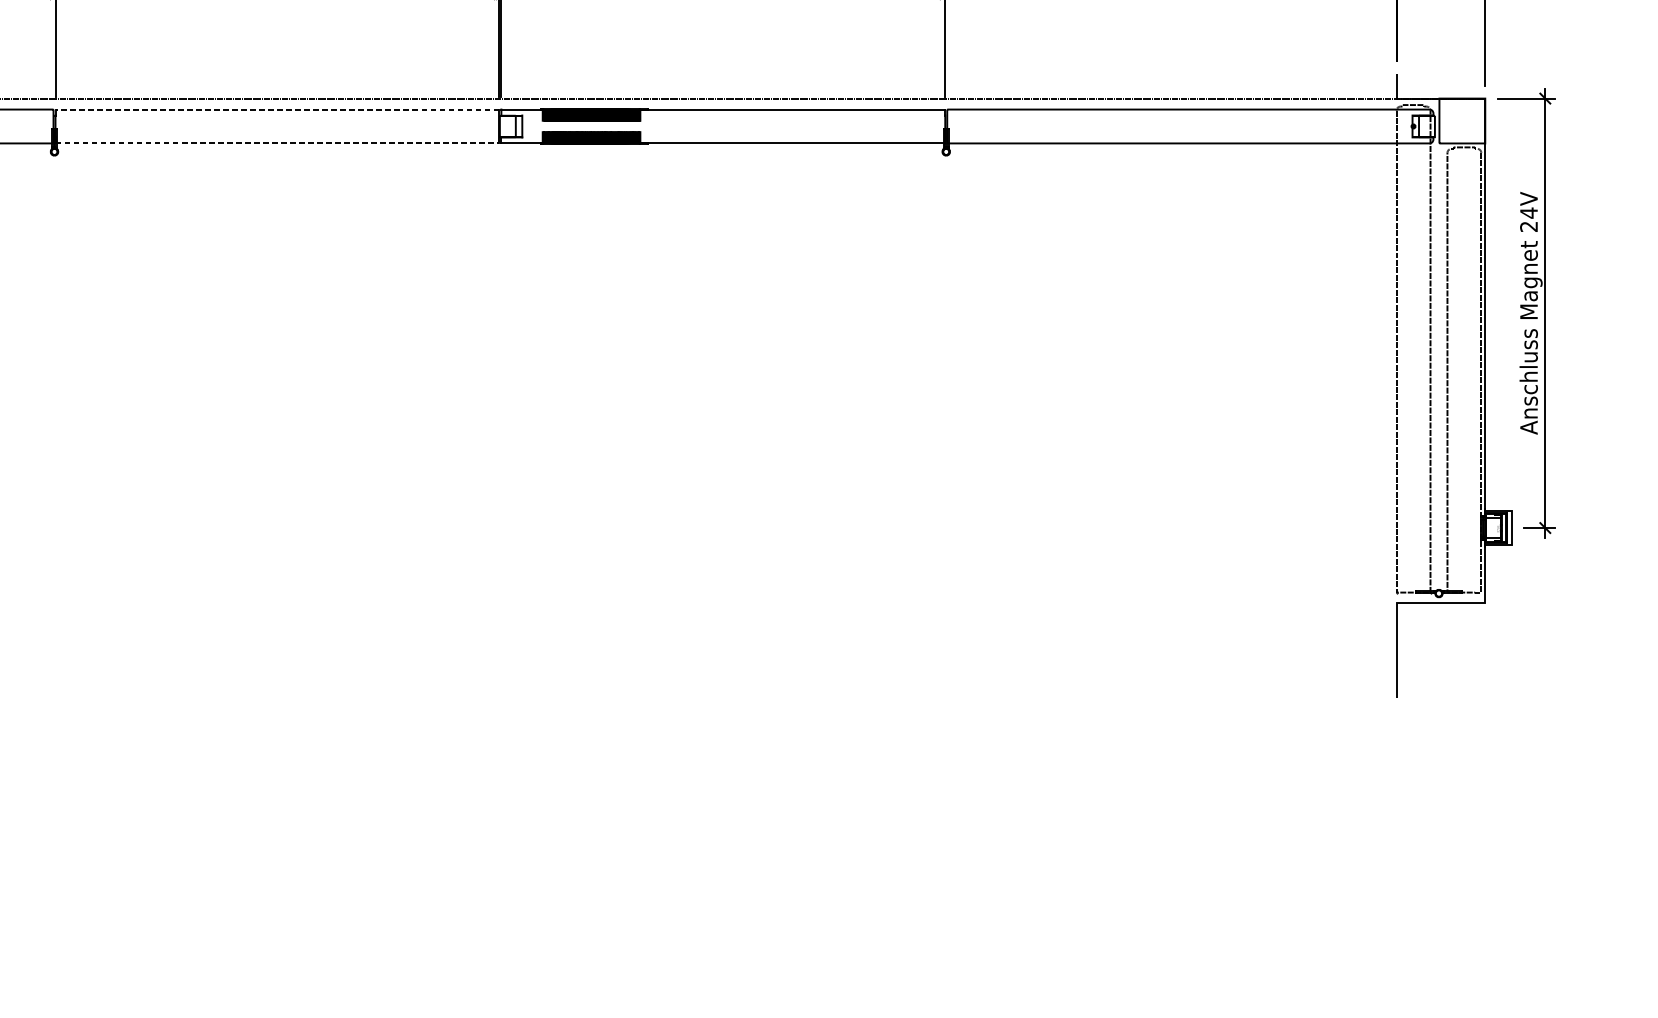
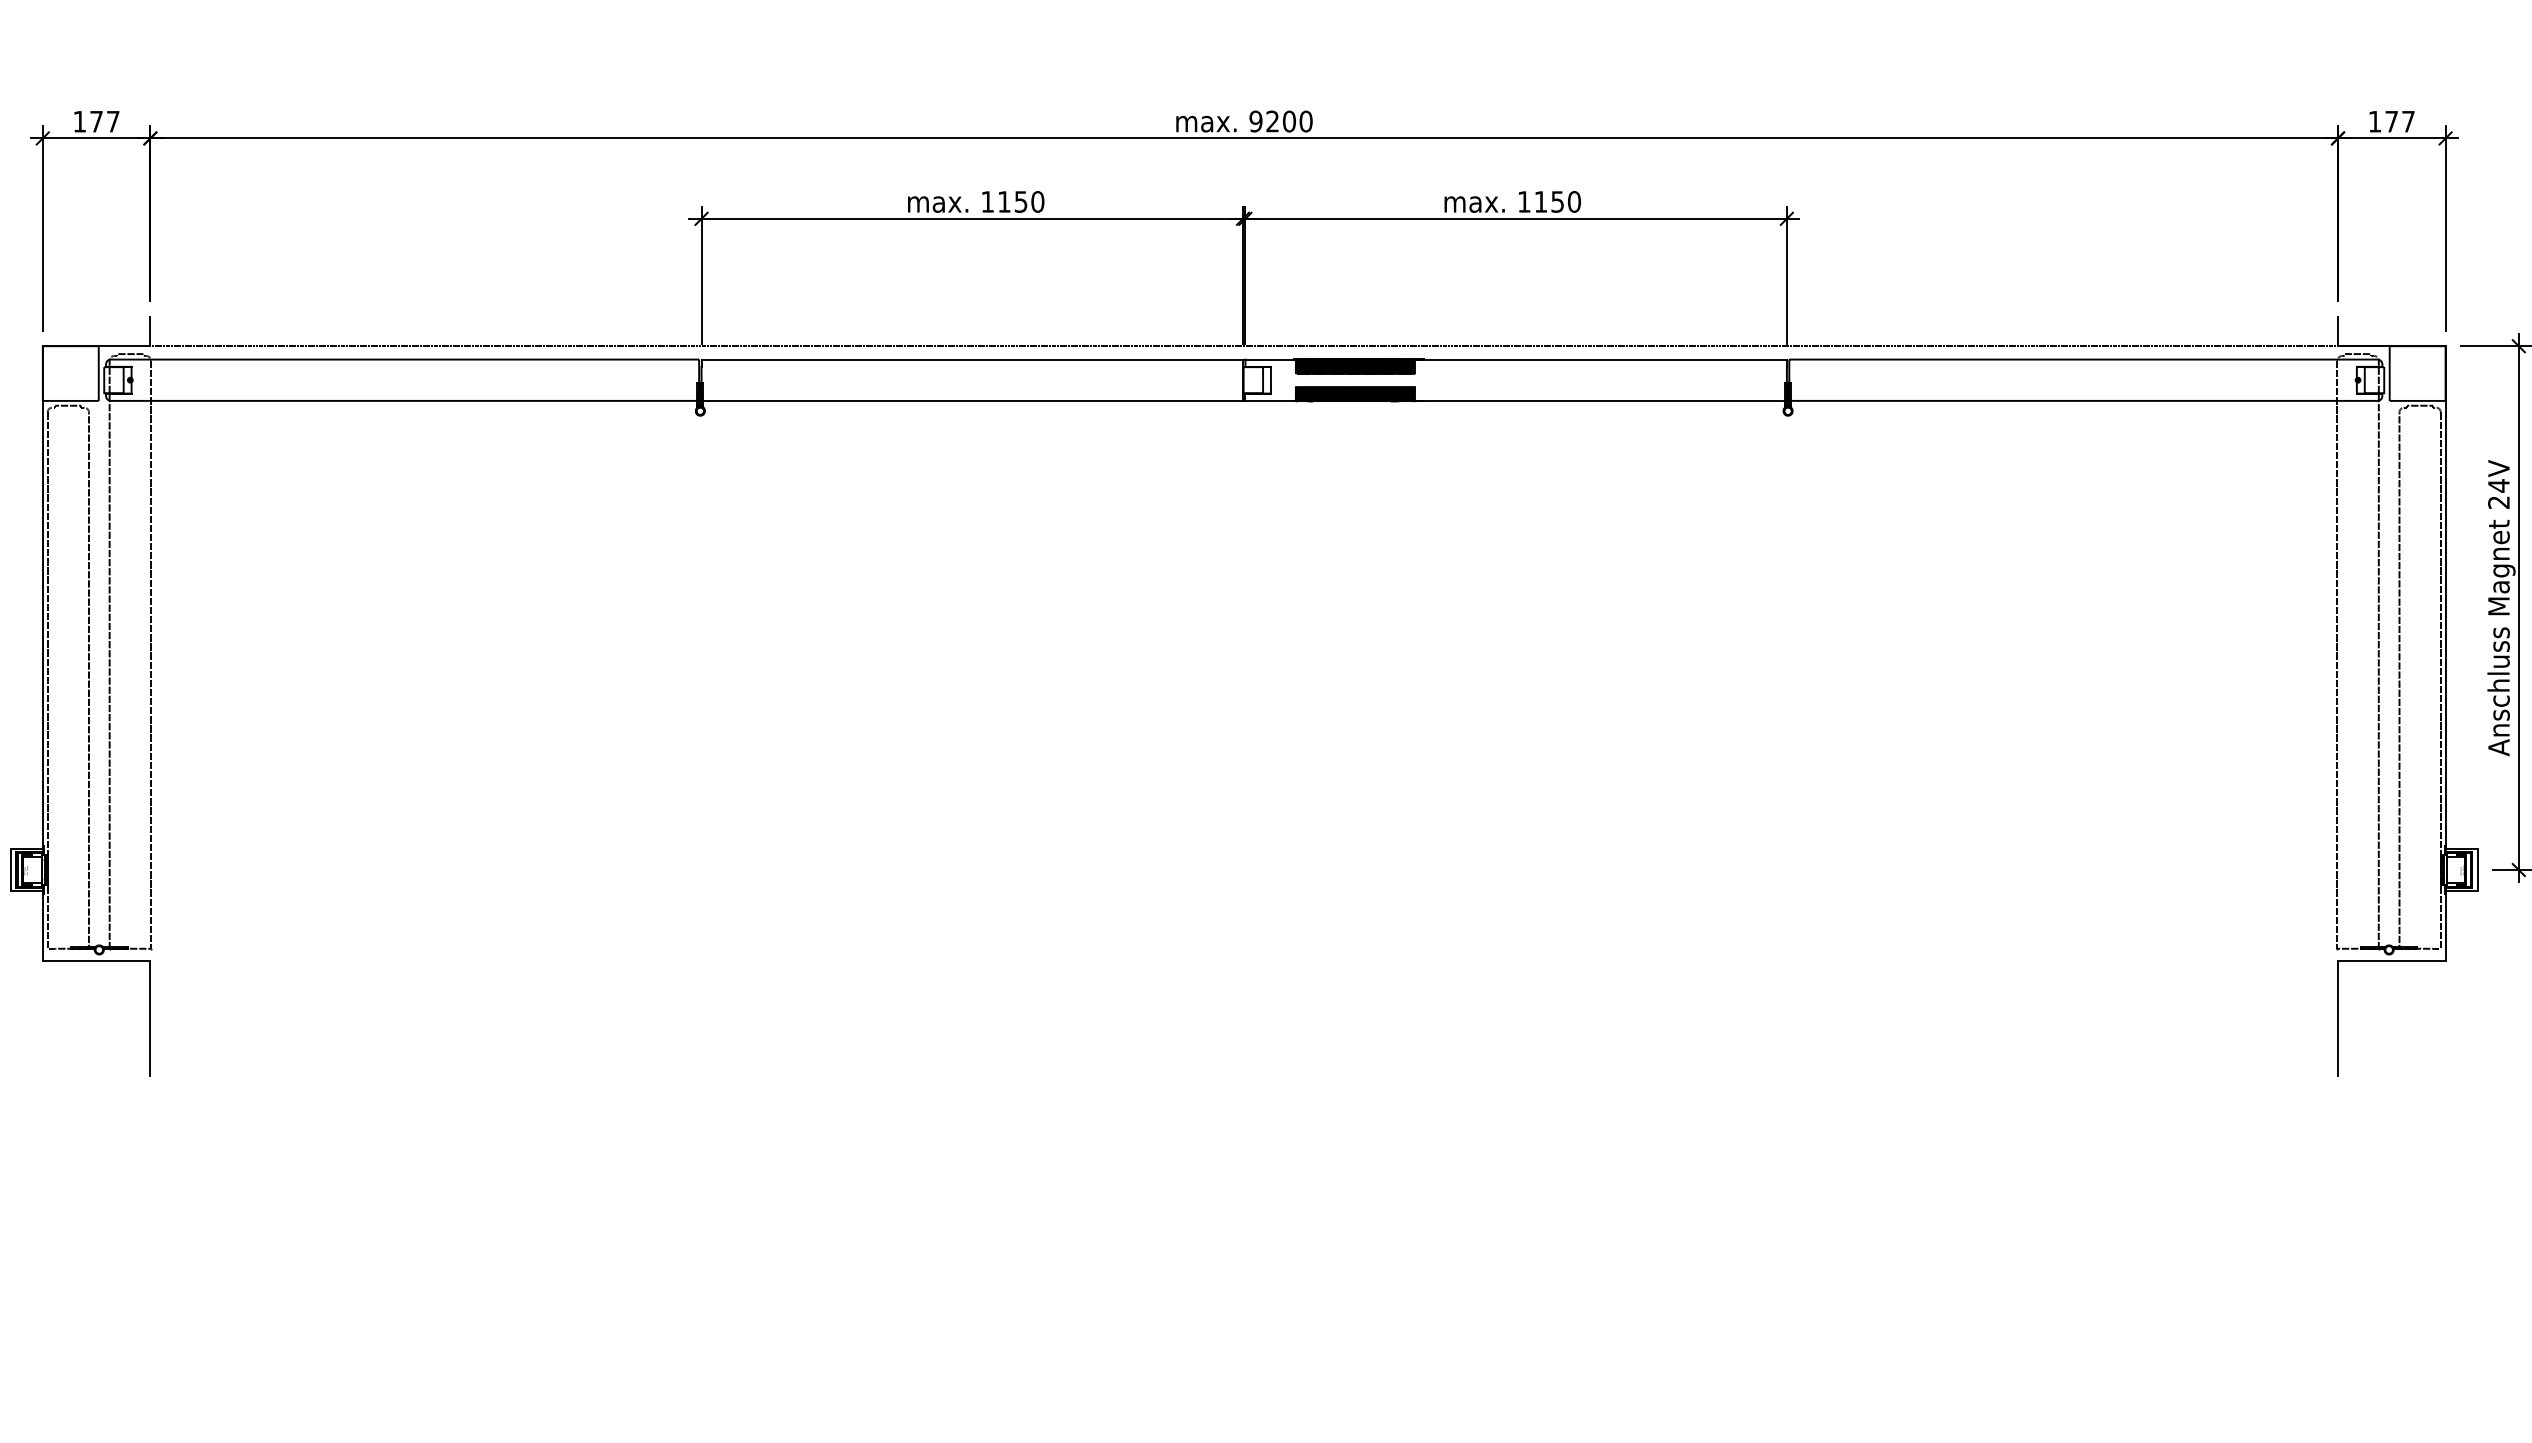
line: (277, 109) -> (972, 359), dashed -> solid
line: (277, 143) -> (972, 400), dashed -> solid

